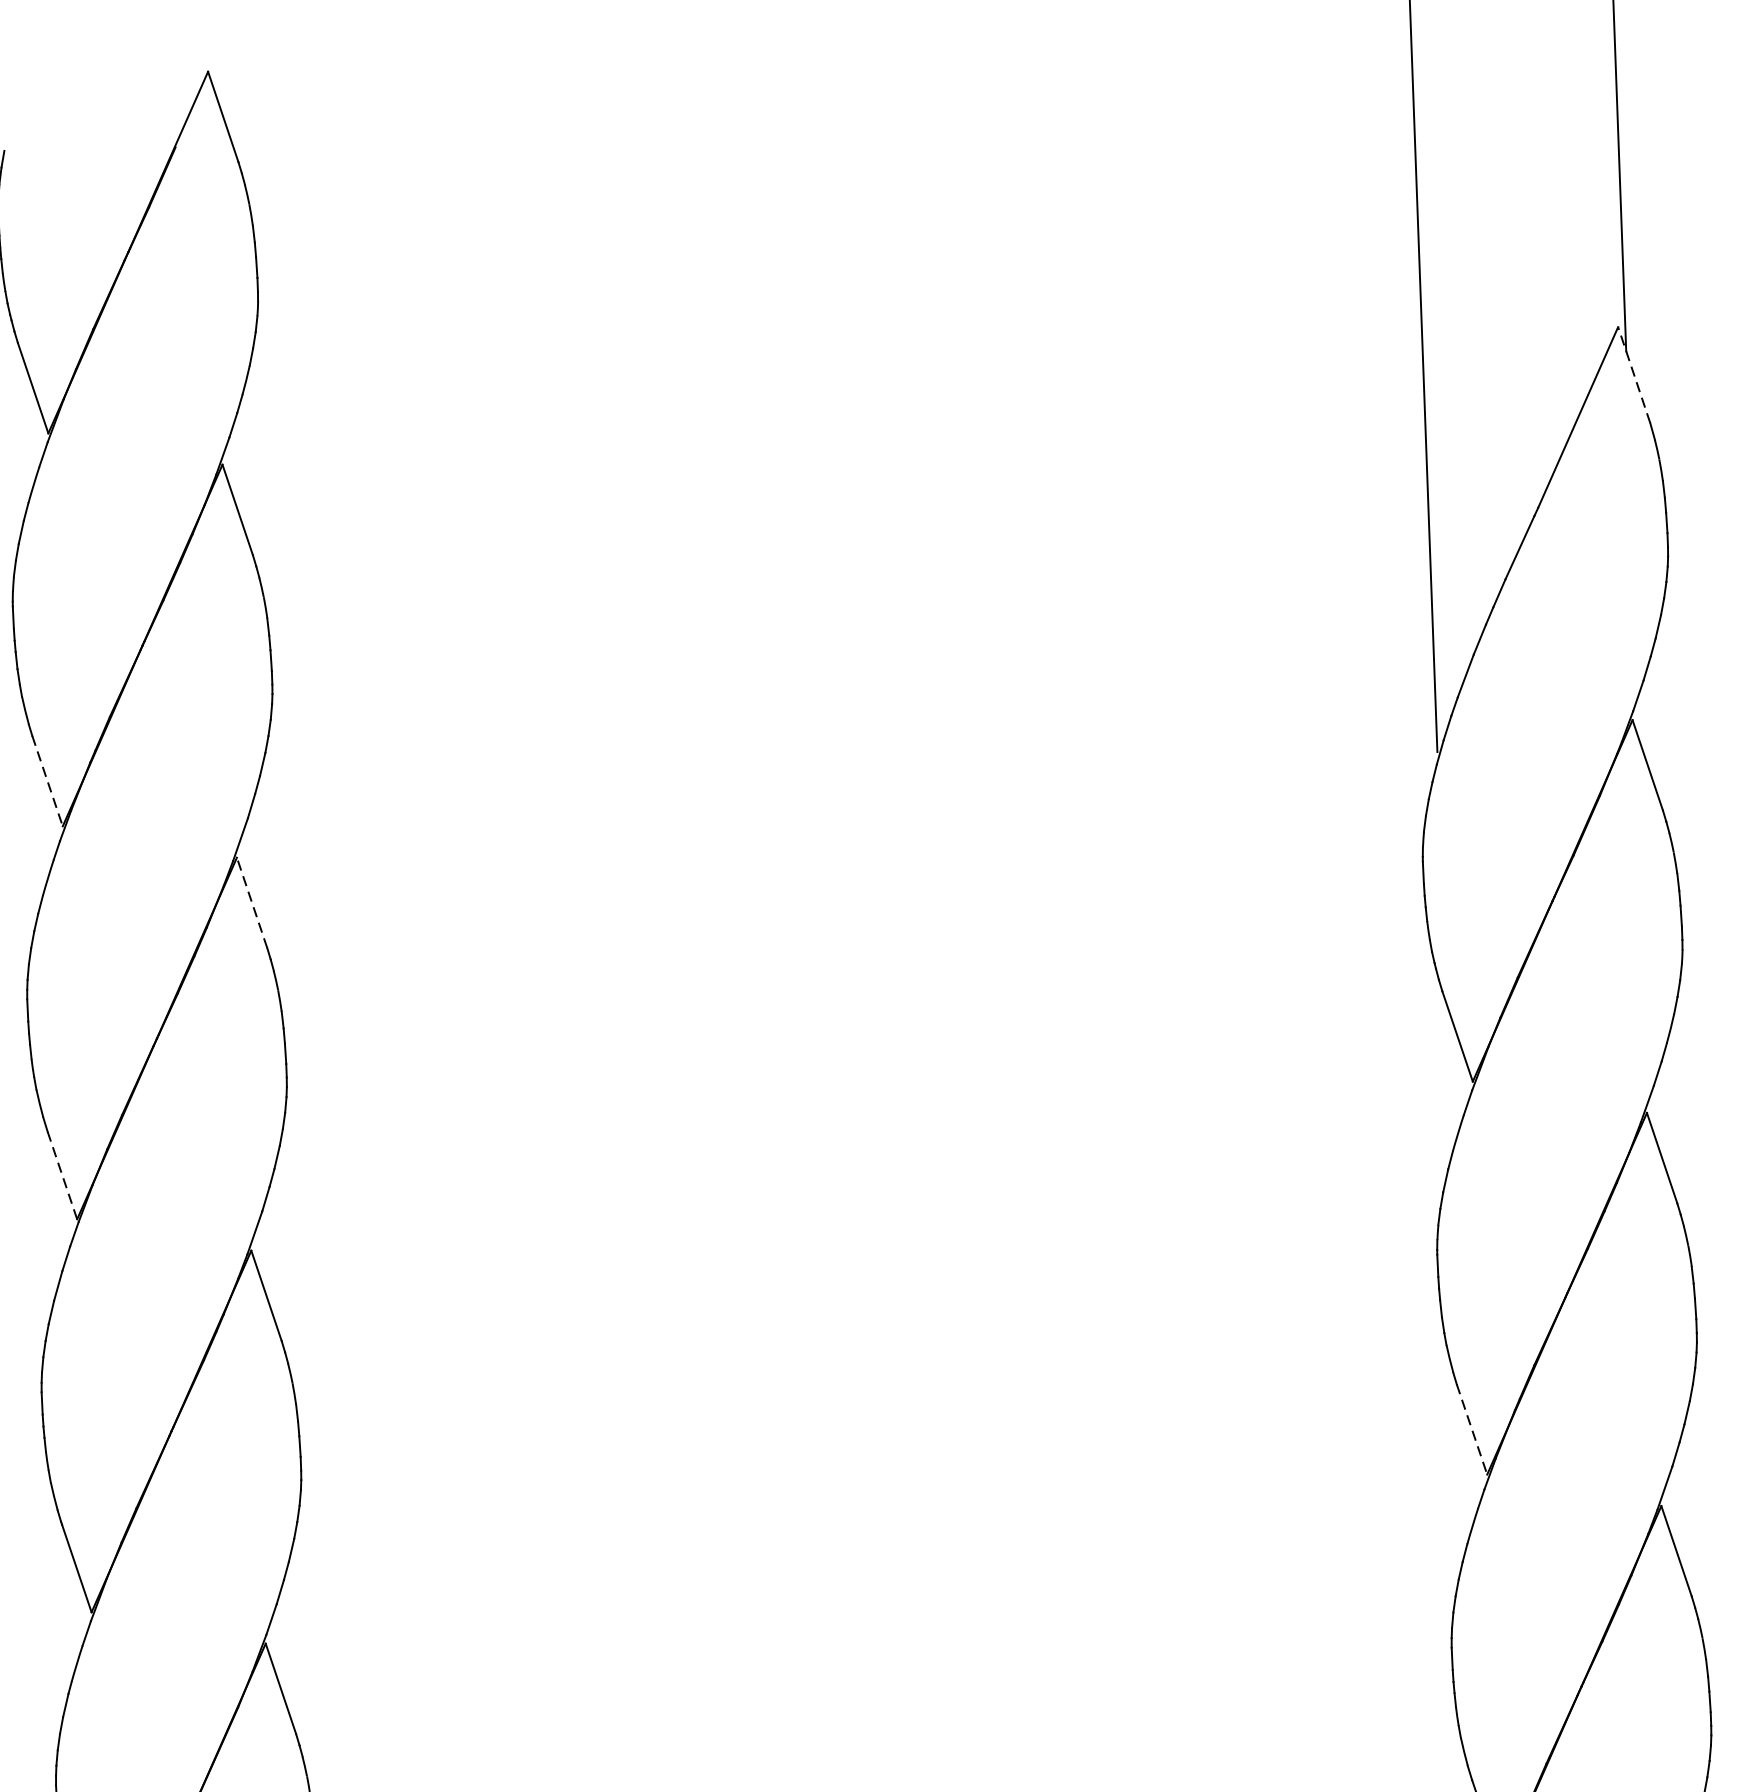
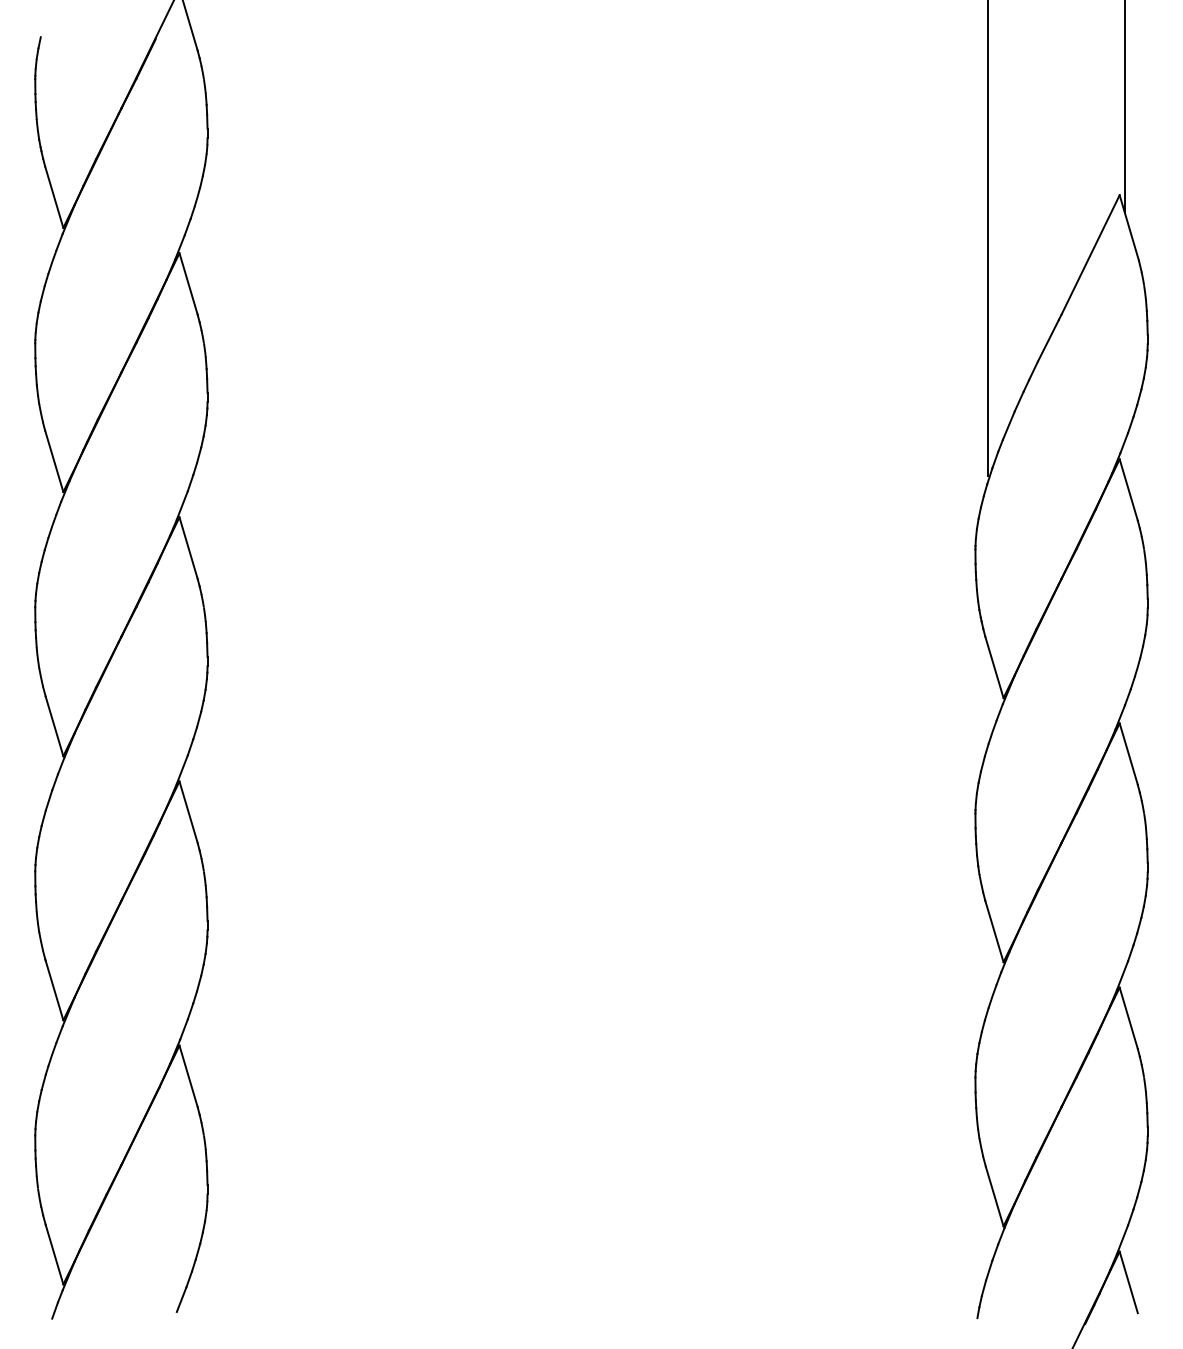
line: (1634, 374) -> (1129, 227), dashed -> solid
line: (47, 781) -> (54, 461), dashed -> solid
line: (251, 902) -> (188, 547), dashed -> solid
line: (62, 1175) -> (54, 726), dashed -> solid
line: (1472, 1430) -> (994, 932), dashed -> solid

